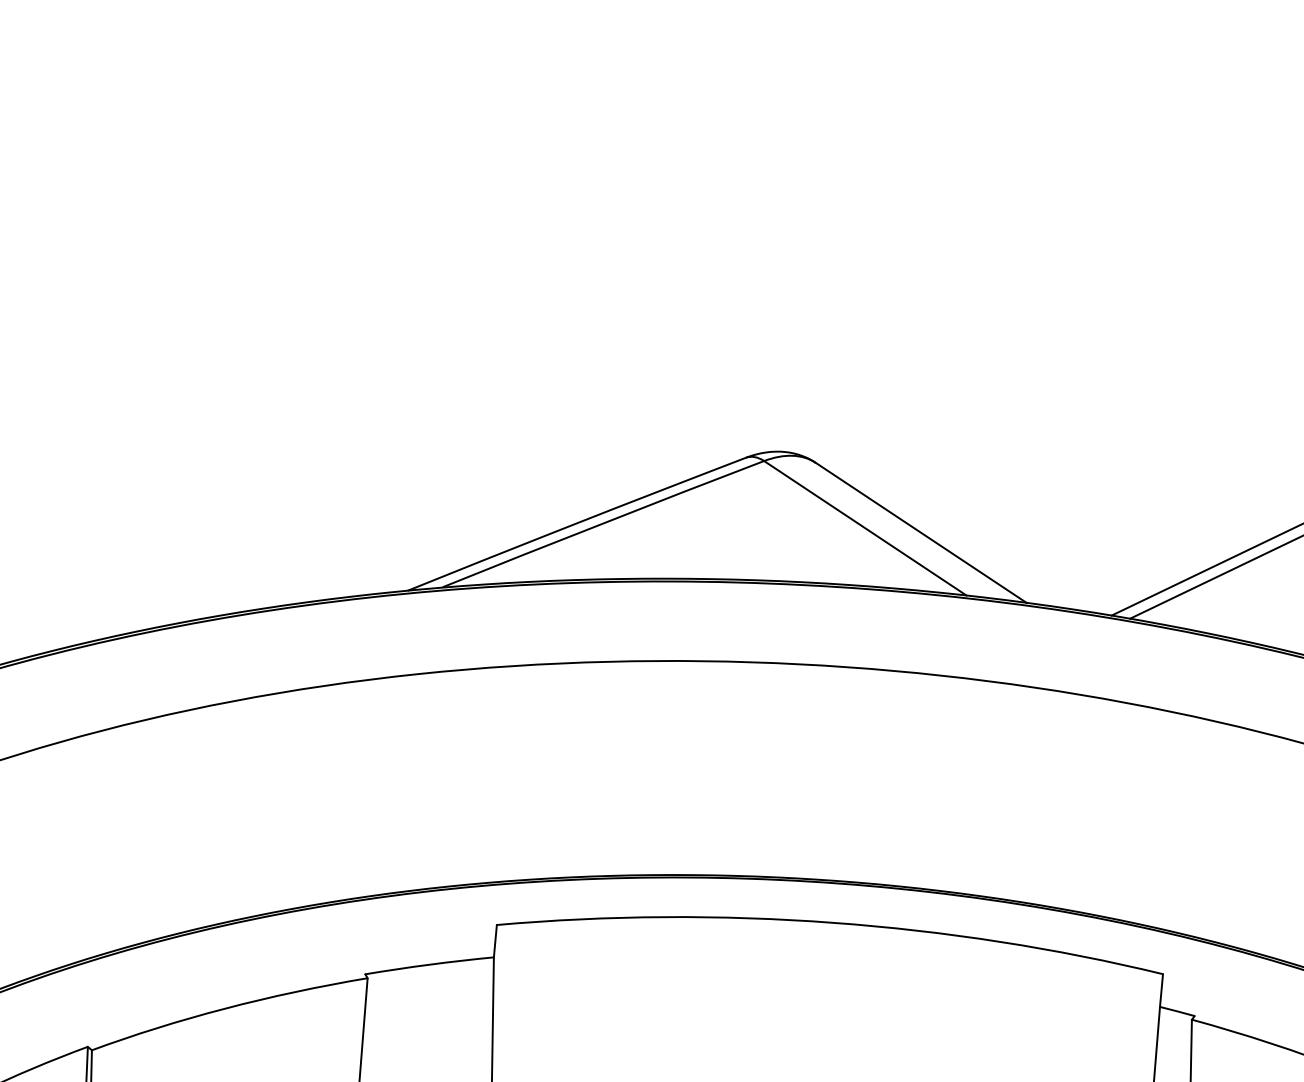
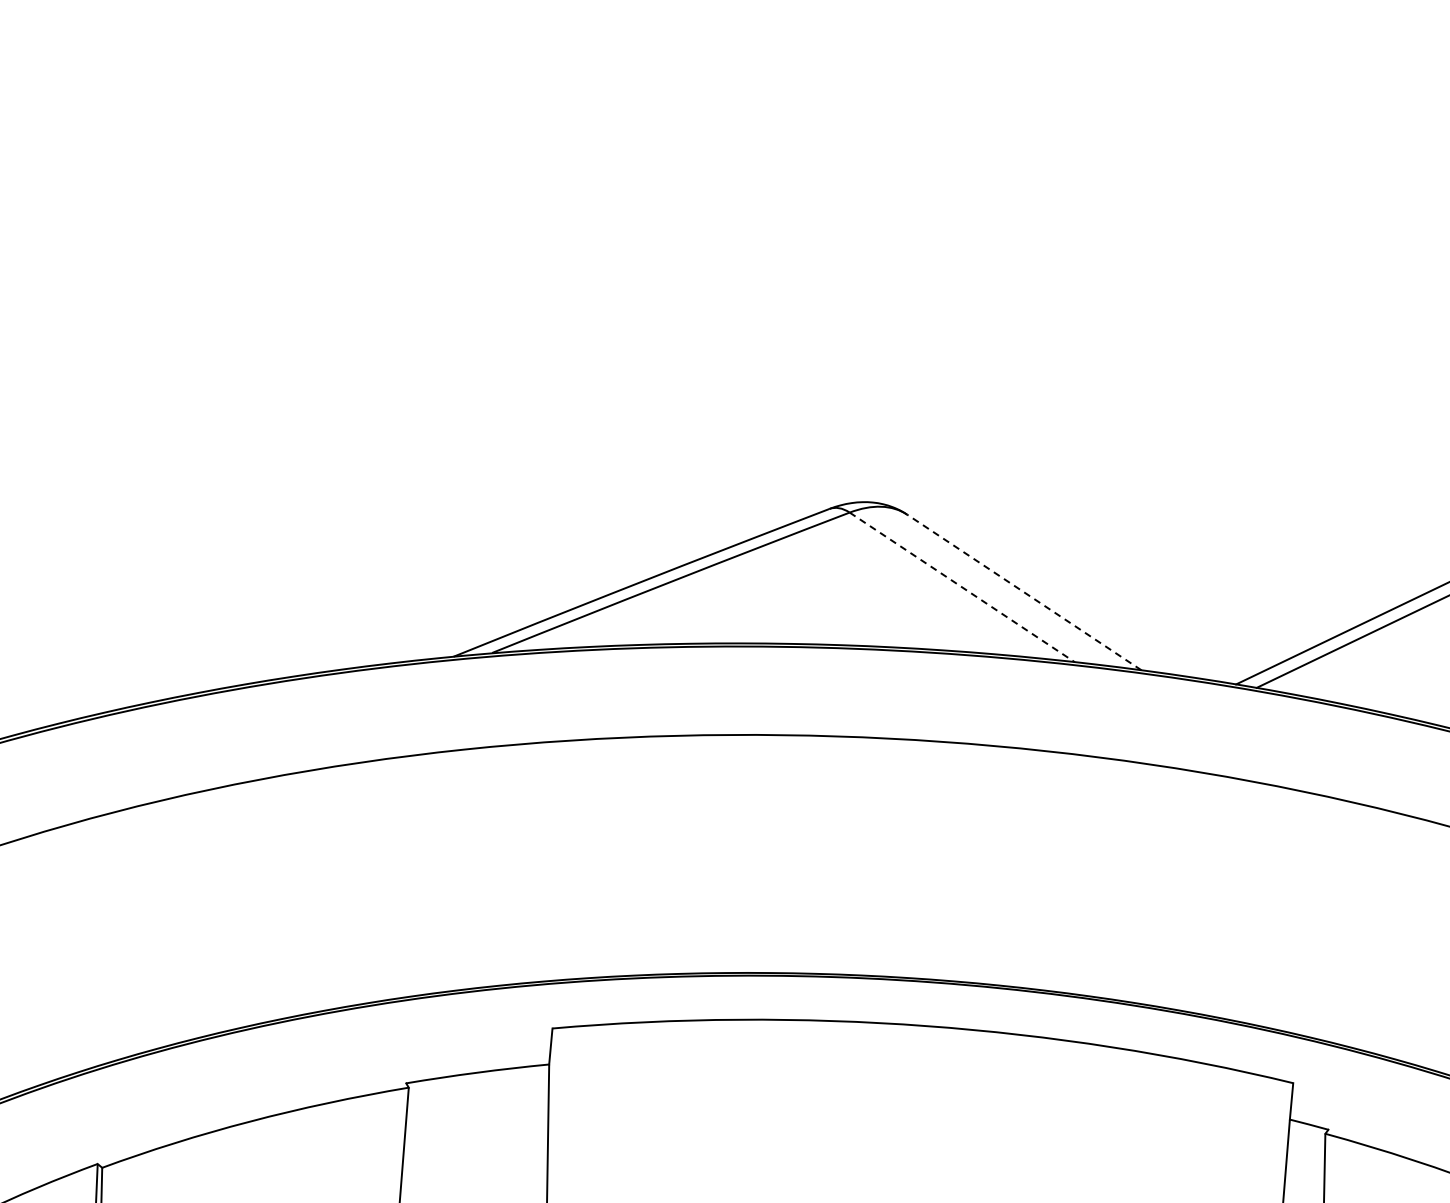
line: (865, 528) -> (962, 587), solid -> dashed
line: (921, 532) -> (1024, 592), solid -> dashed

